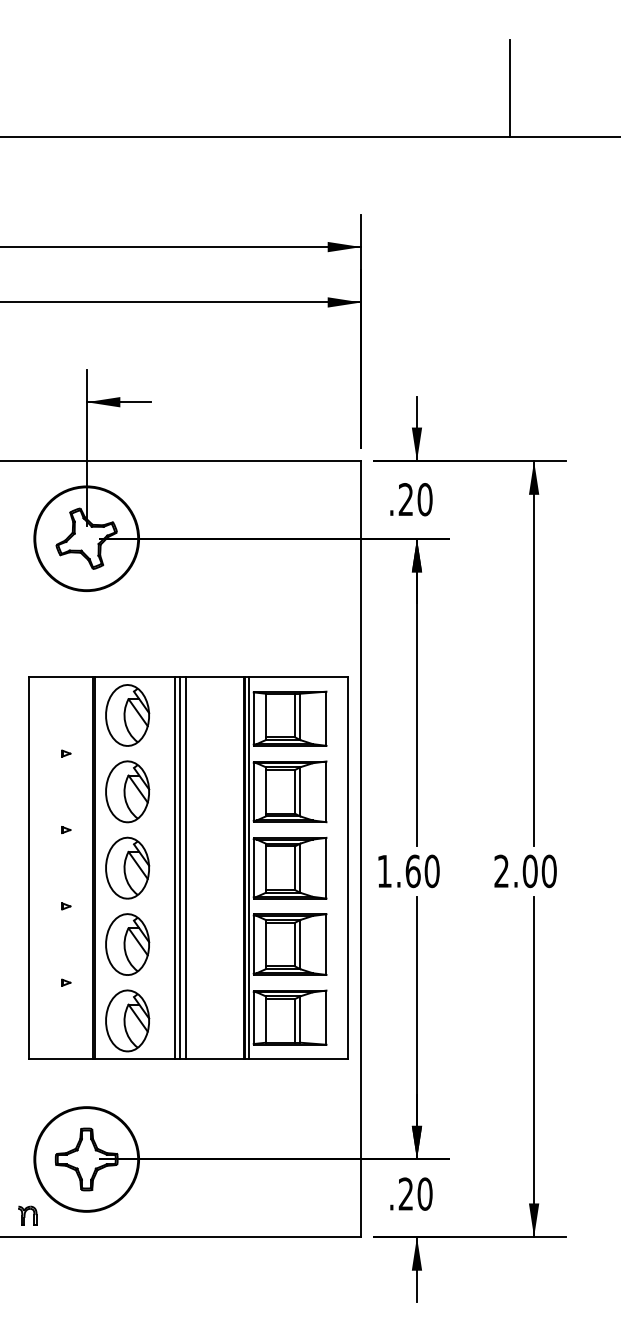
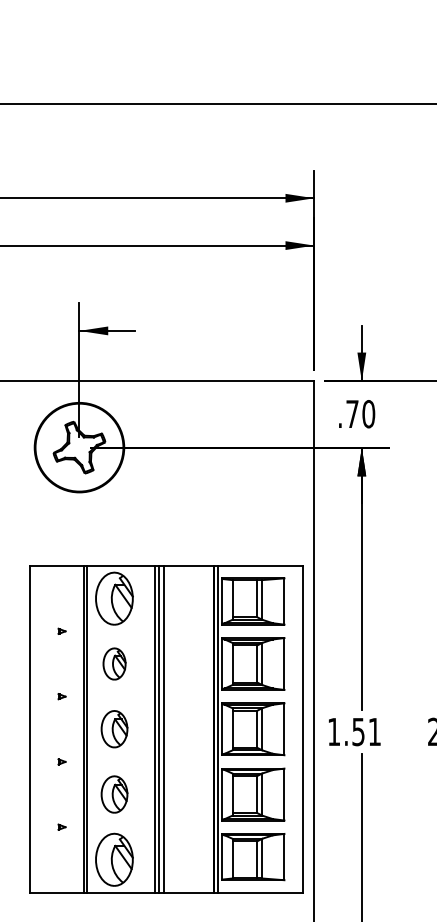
text: (405, 499) -> (352, 414), .20 -> .70
part: (127, 791) -> (114, 663), size x0.6
part: (127, 867) -> (114, 728), size x0.7
text: (422, 871) -> (366, 732), 1.60 -> 1.51
part: (127, 944) -> (114, 794), size x0.7

